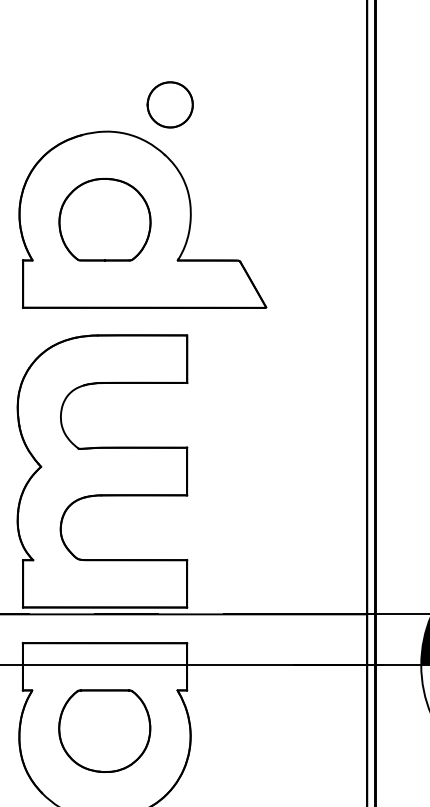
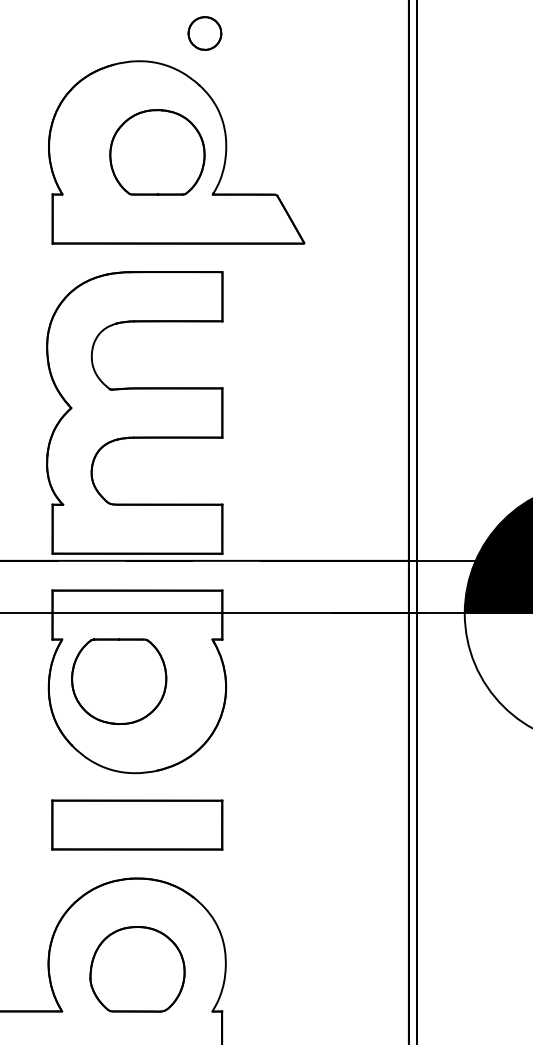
part: (169, 104) -> (204, 33), size x0.7
part: (105, 219) -> (157, 152), moved
part: (105, 730) -> (119, 681), moved

